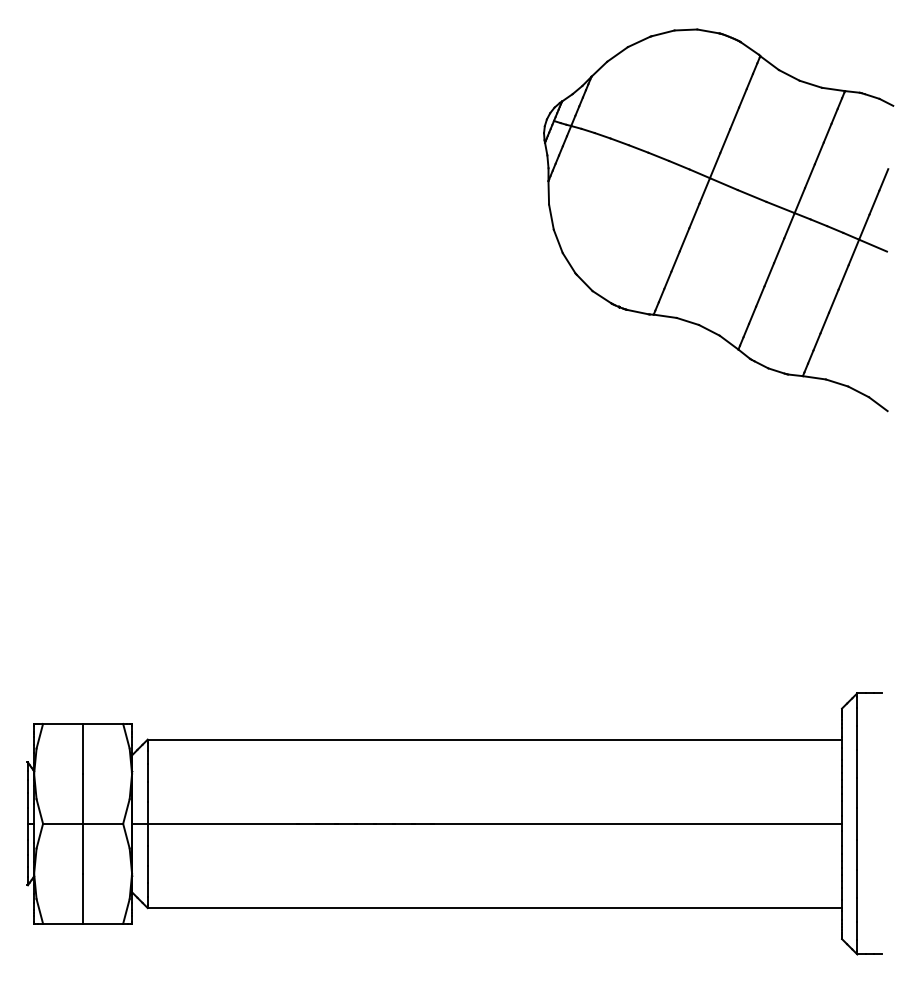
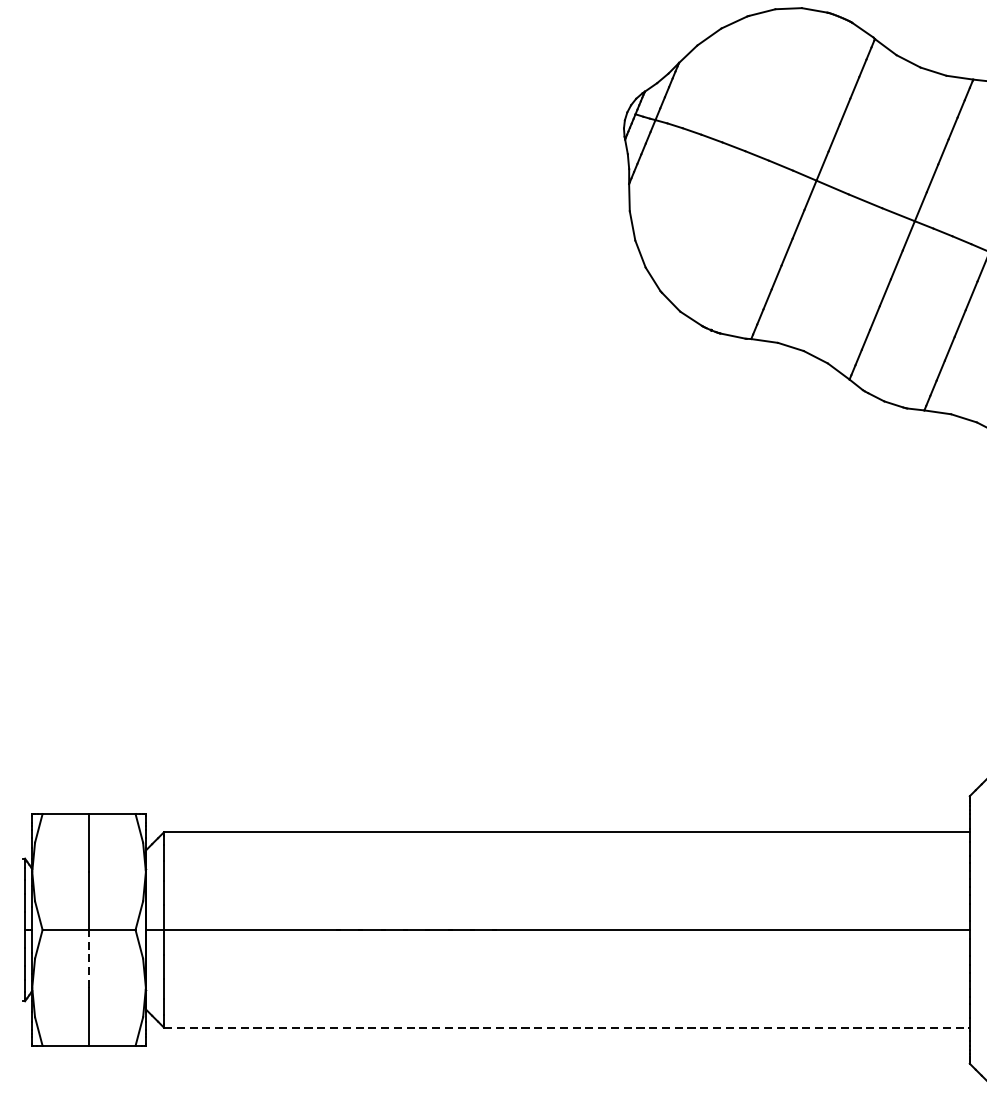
line: (83, 848) -> (89, 958), solid -> dashed
line: (495, 908) -> (567, 1028), solid -> dashed

